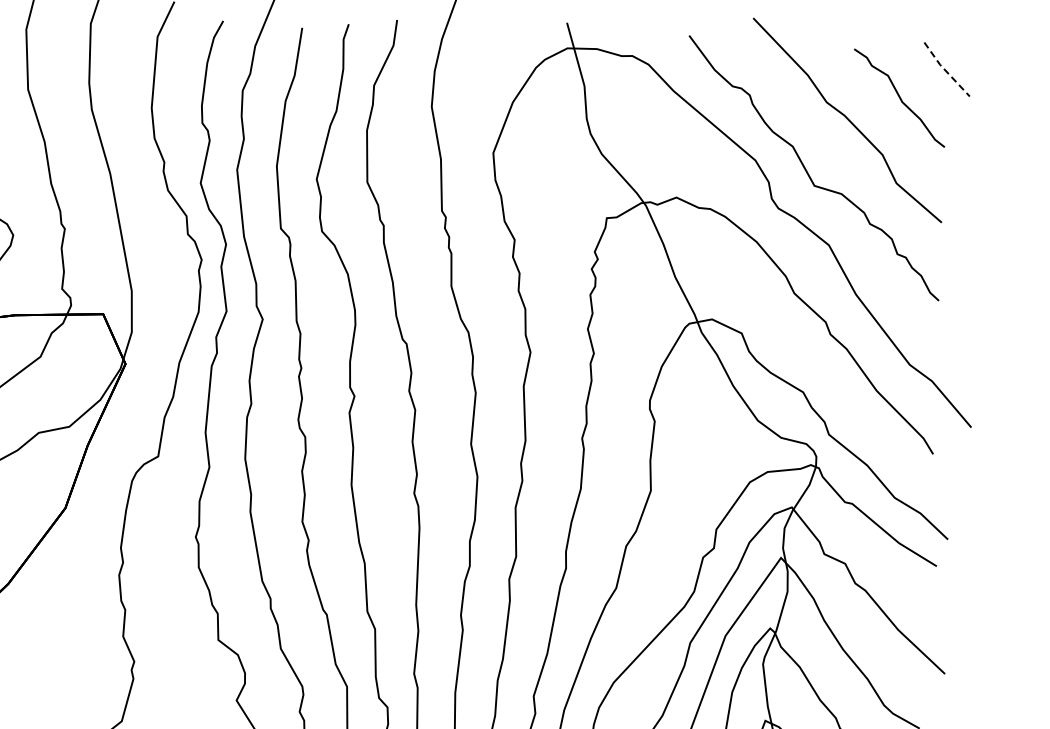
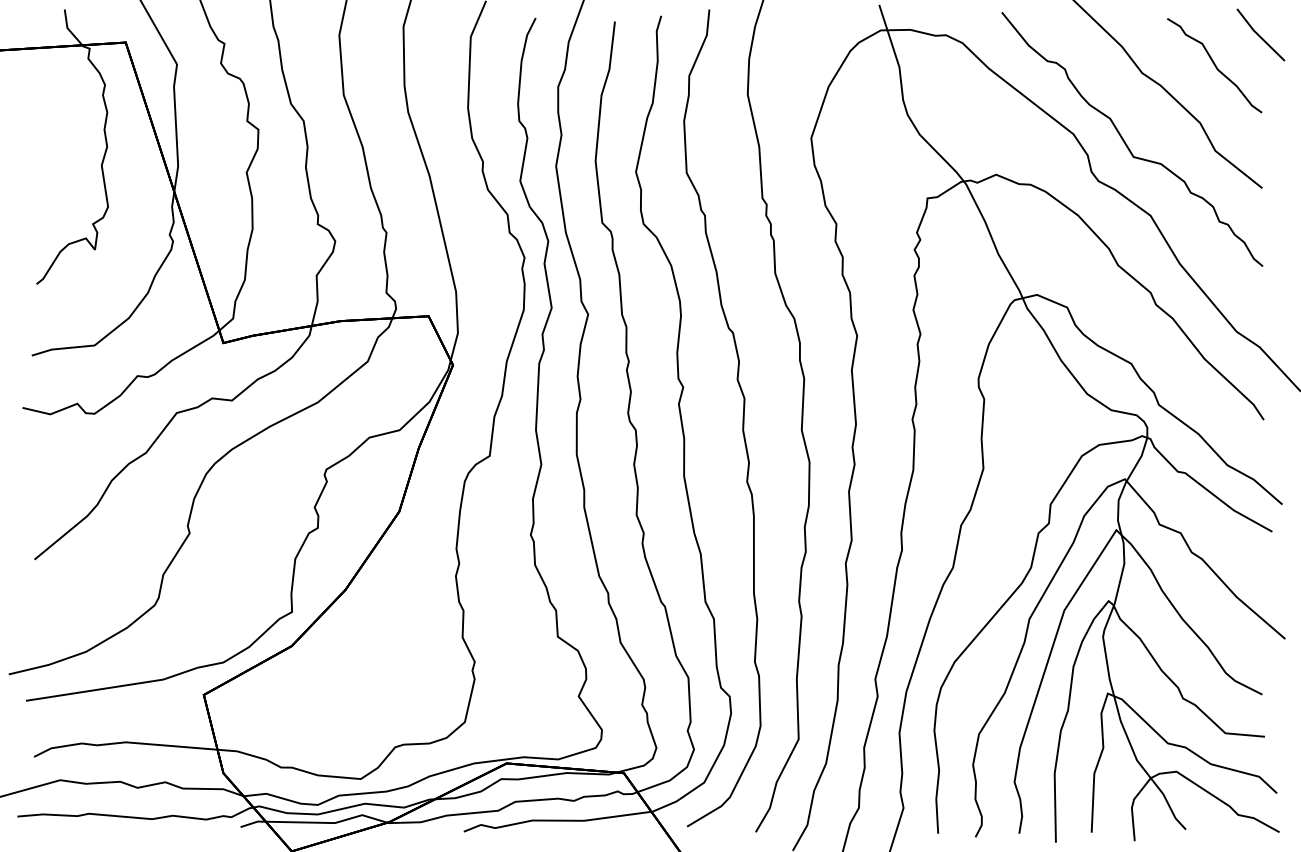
line: (945, 70) -> (1259, 36), dashed -> solid

